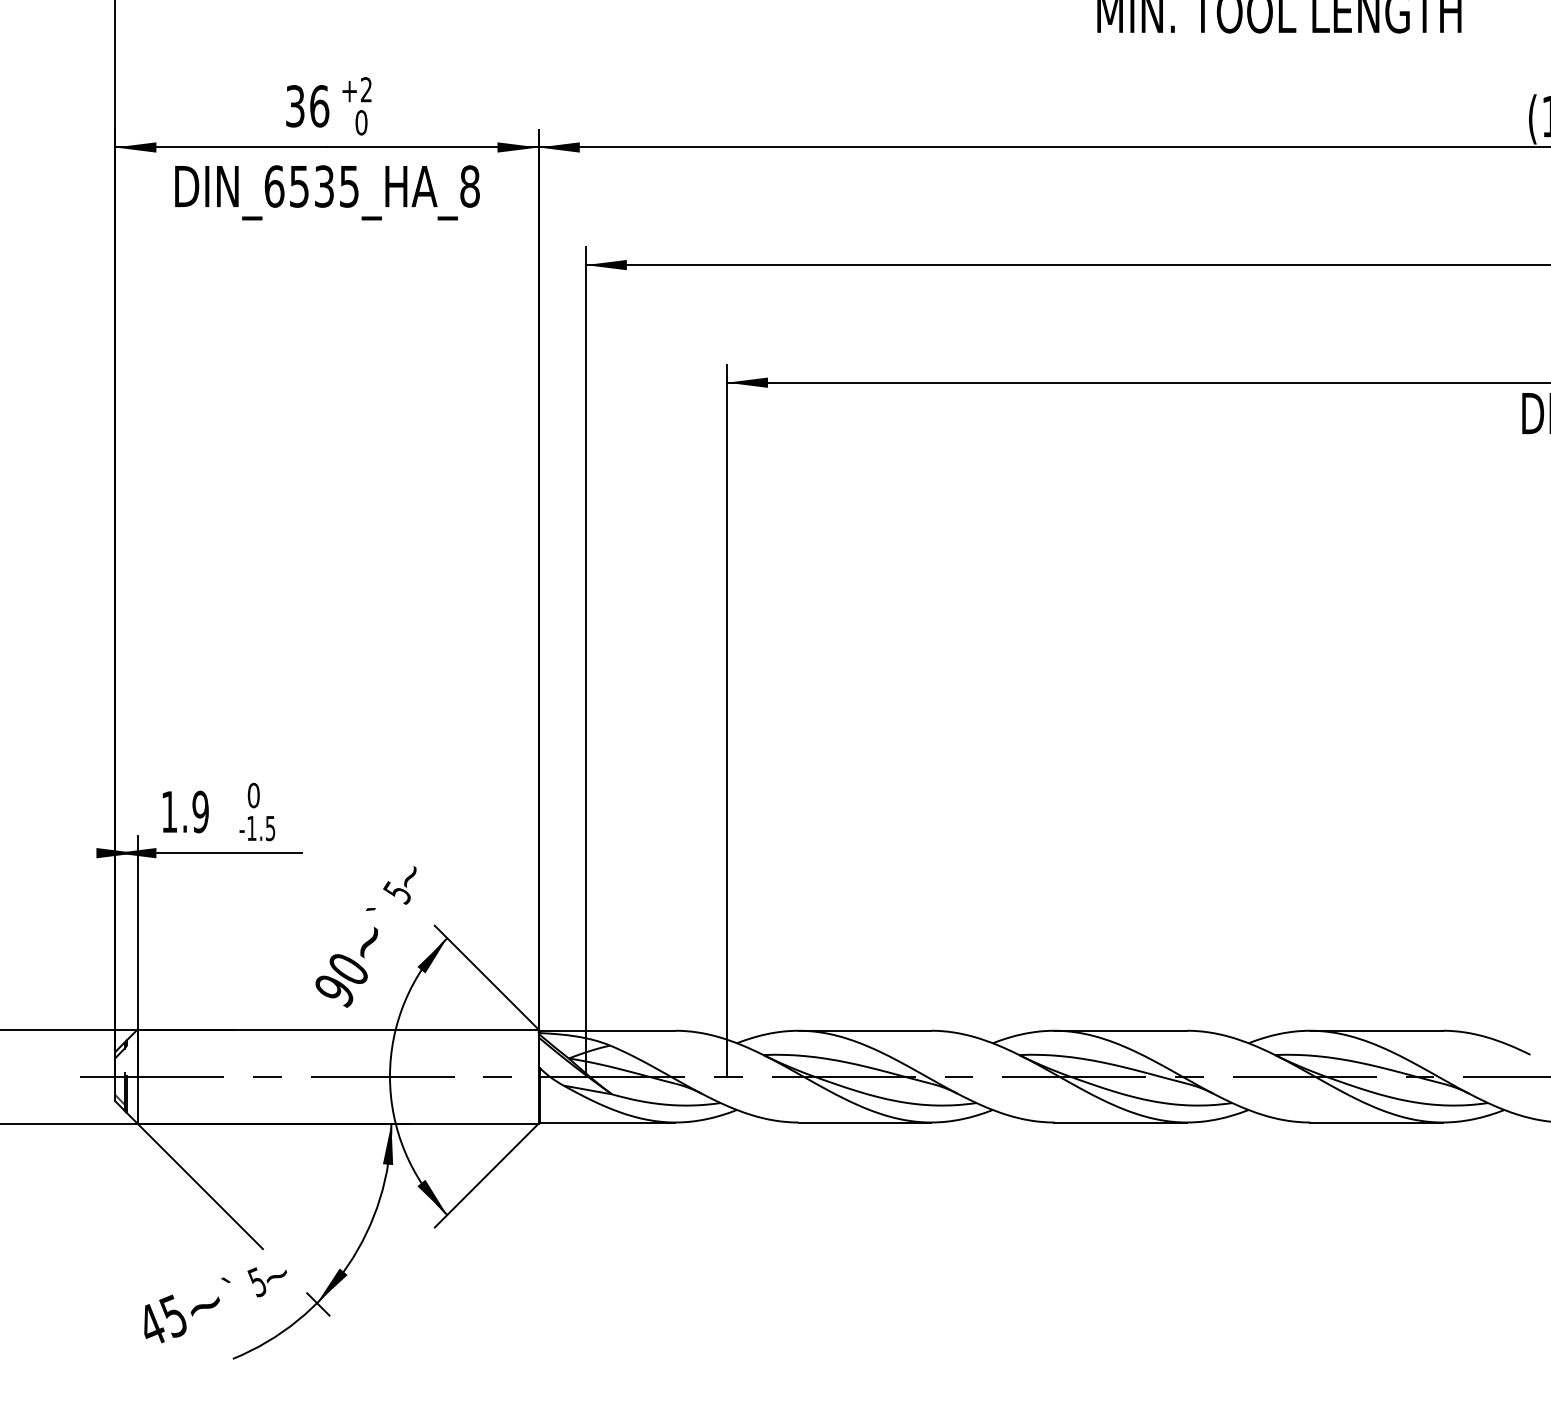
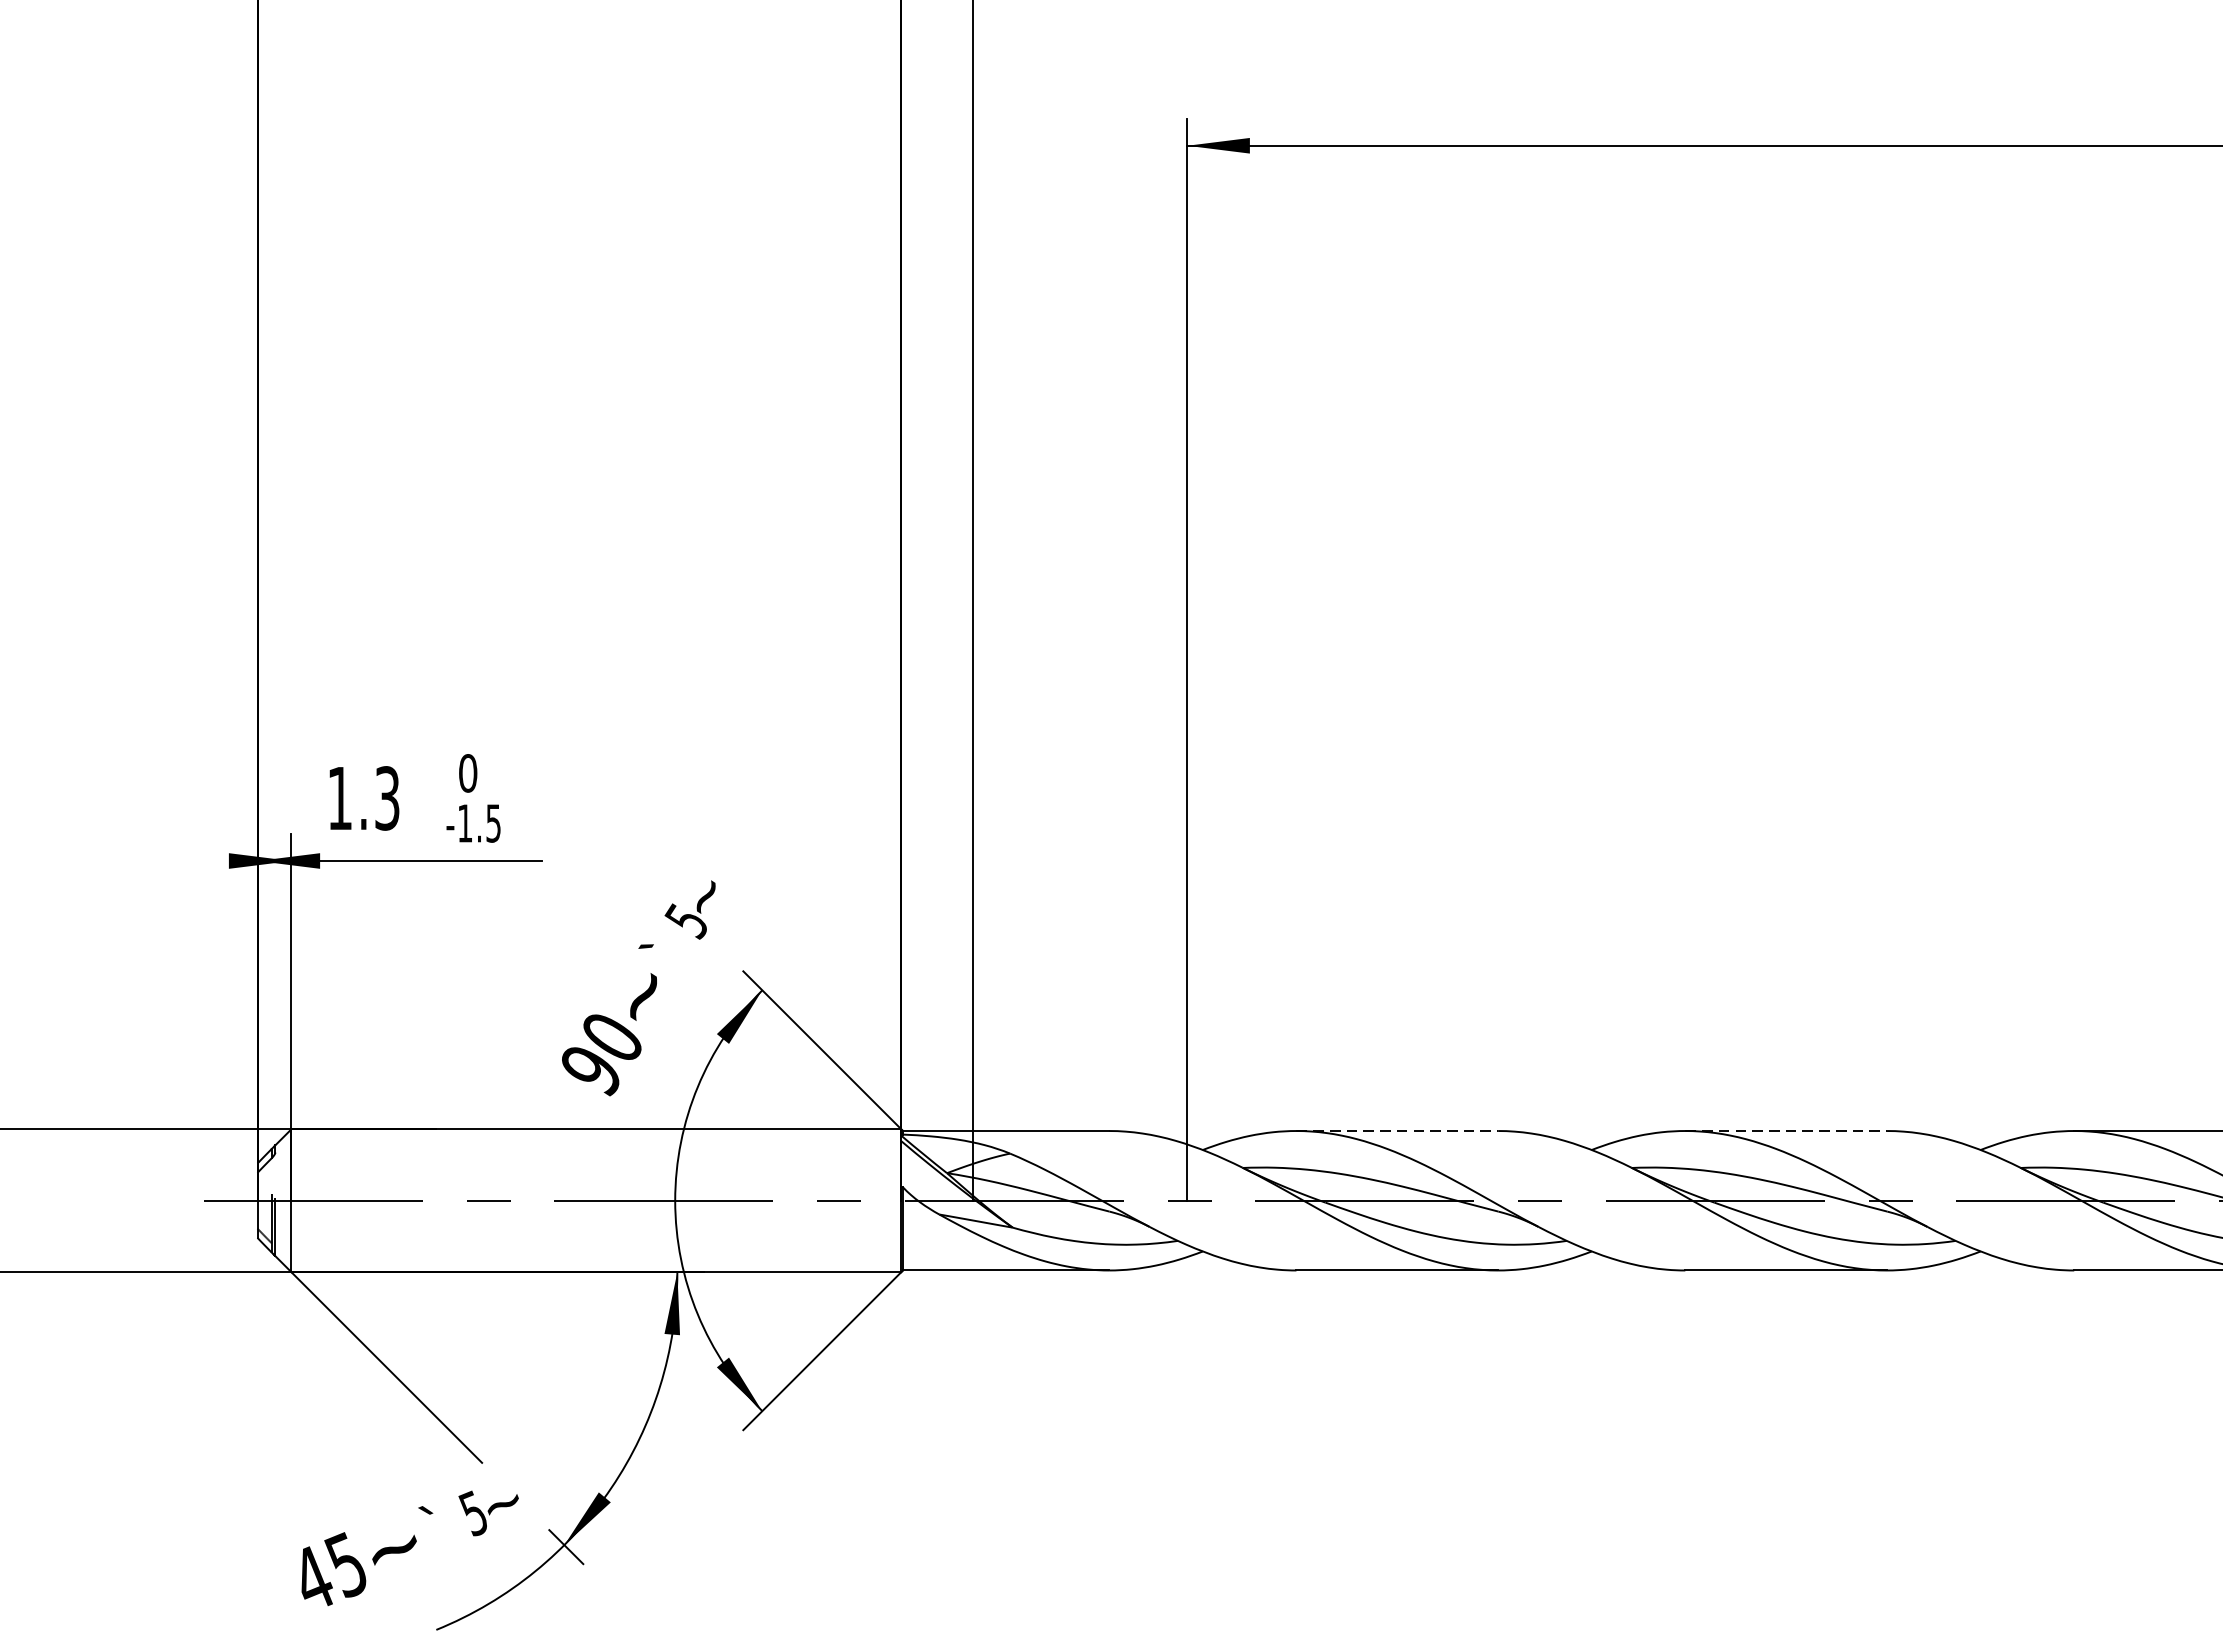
text: (200, 811) -> (387, 797), 1.9 -> 1.3
line: (865, 1030) -> (1398, 1130), solid -> dashed
line: (1121, 1030) -> (1787, 1130), solid -> dashed

